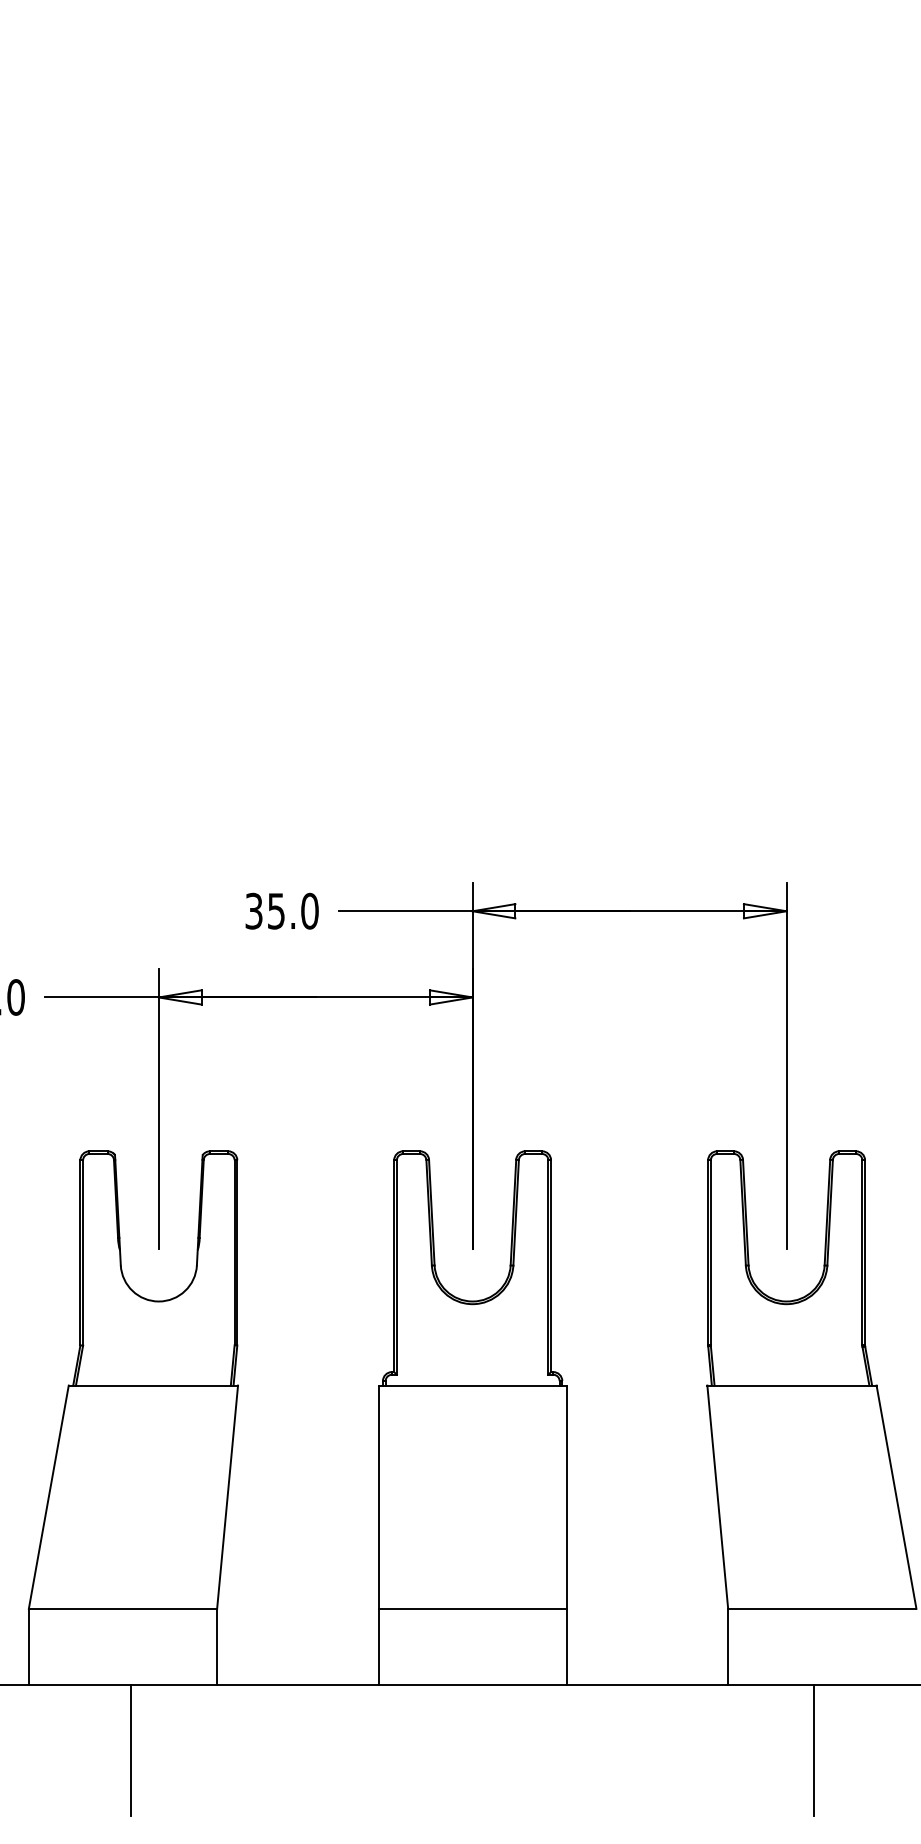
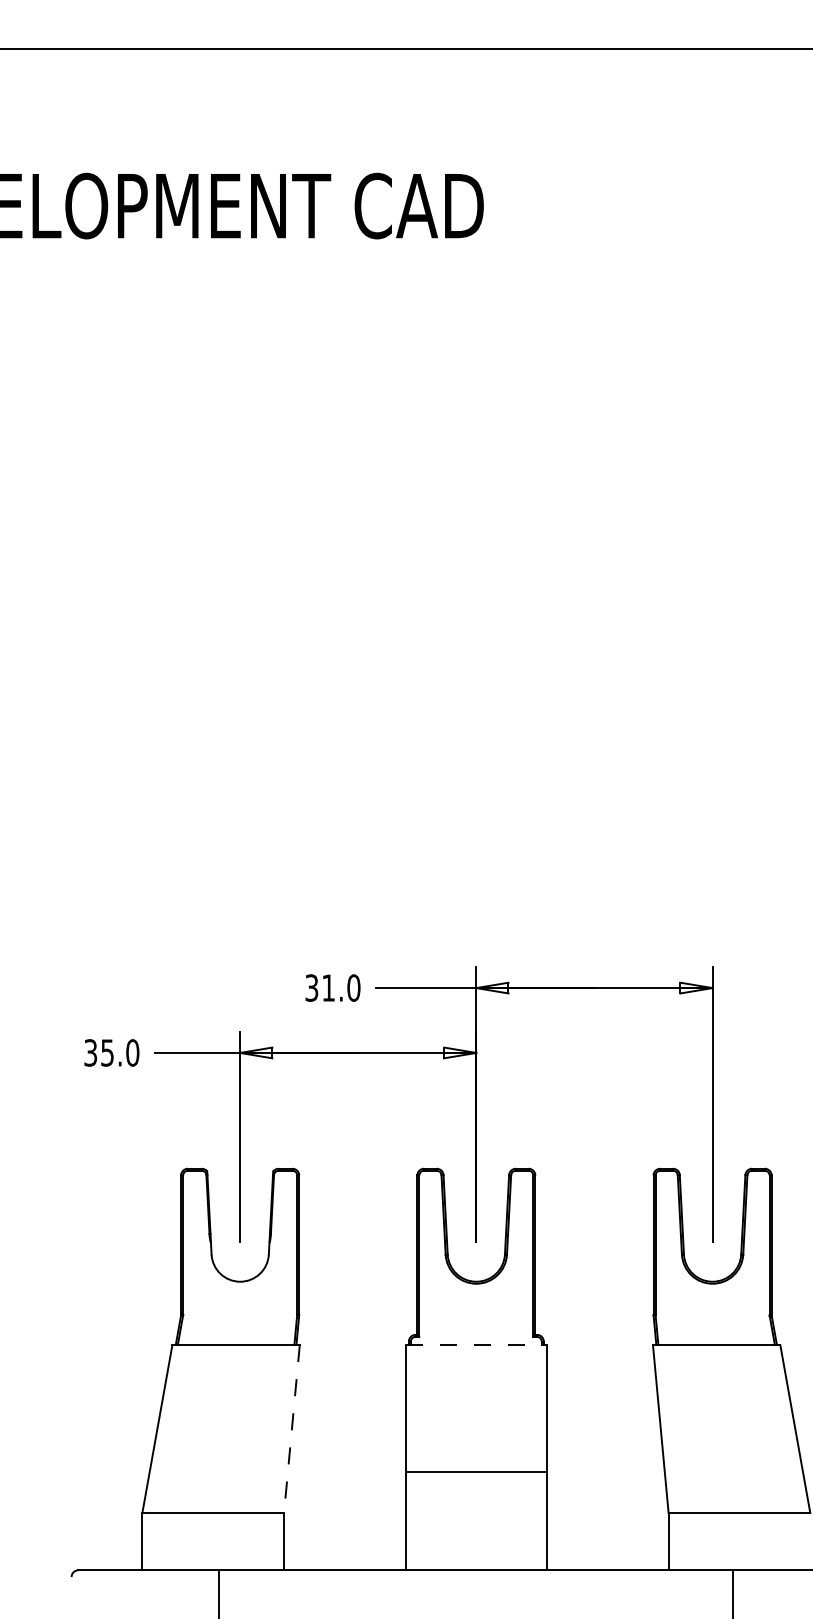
text: (276, 910) -> (328, 987), 35.0 -> 31.0
line: (472, 1386) -> (476, 1345), solid -> dashed
line: (227, 1497) -> (291, 1429), solid -> dashed
line: (472, 1608) -> (476, 1471), moved

